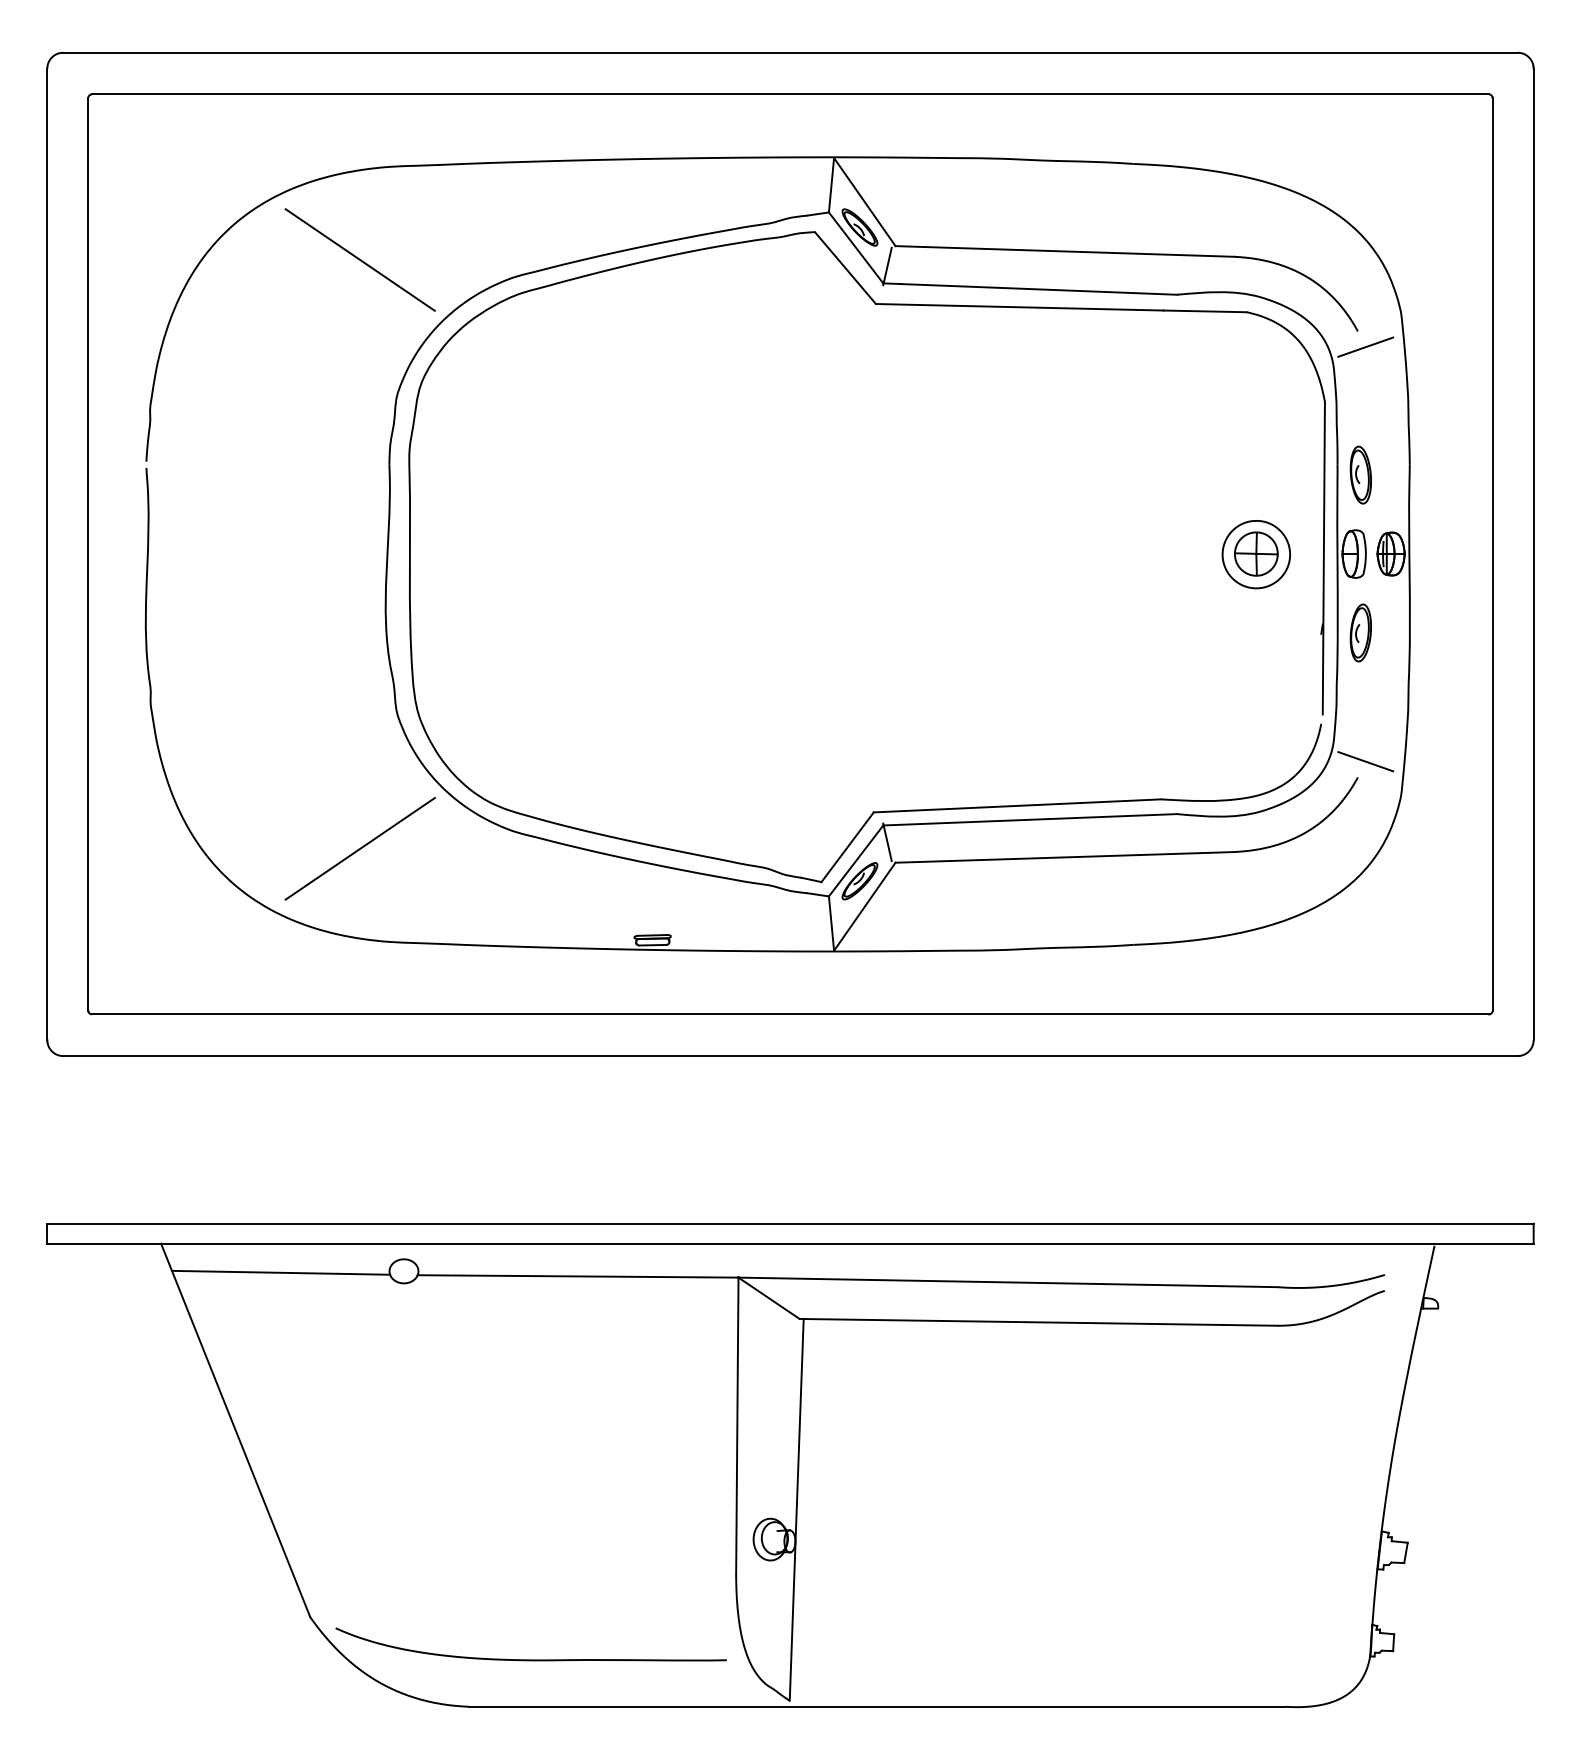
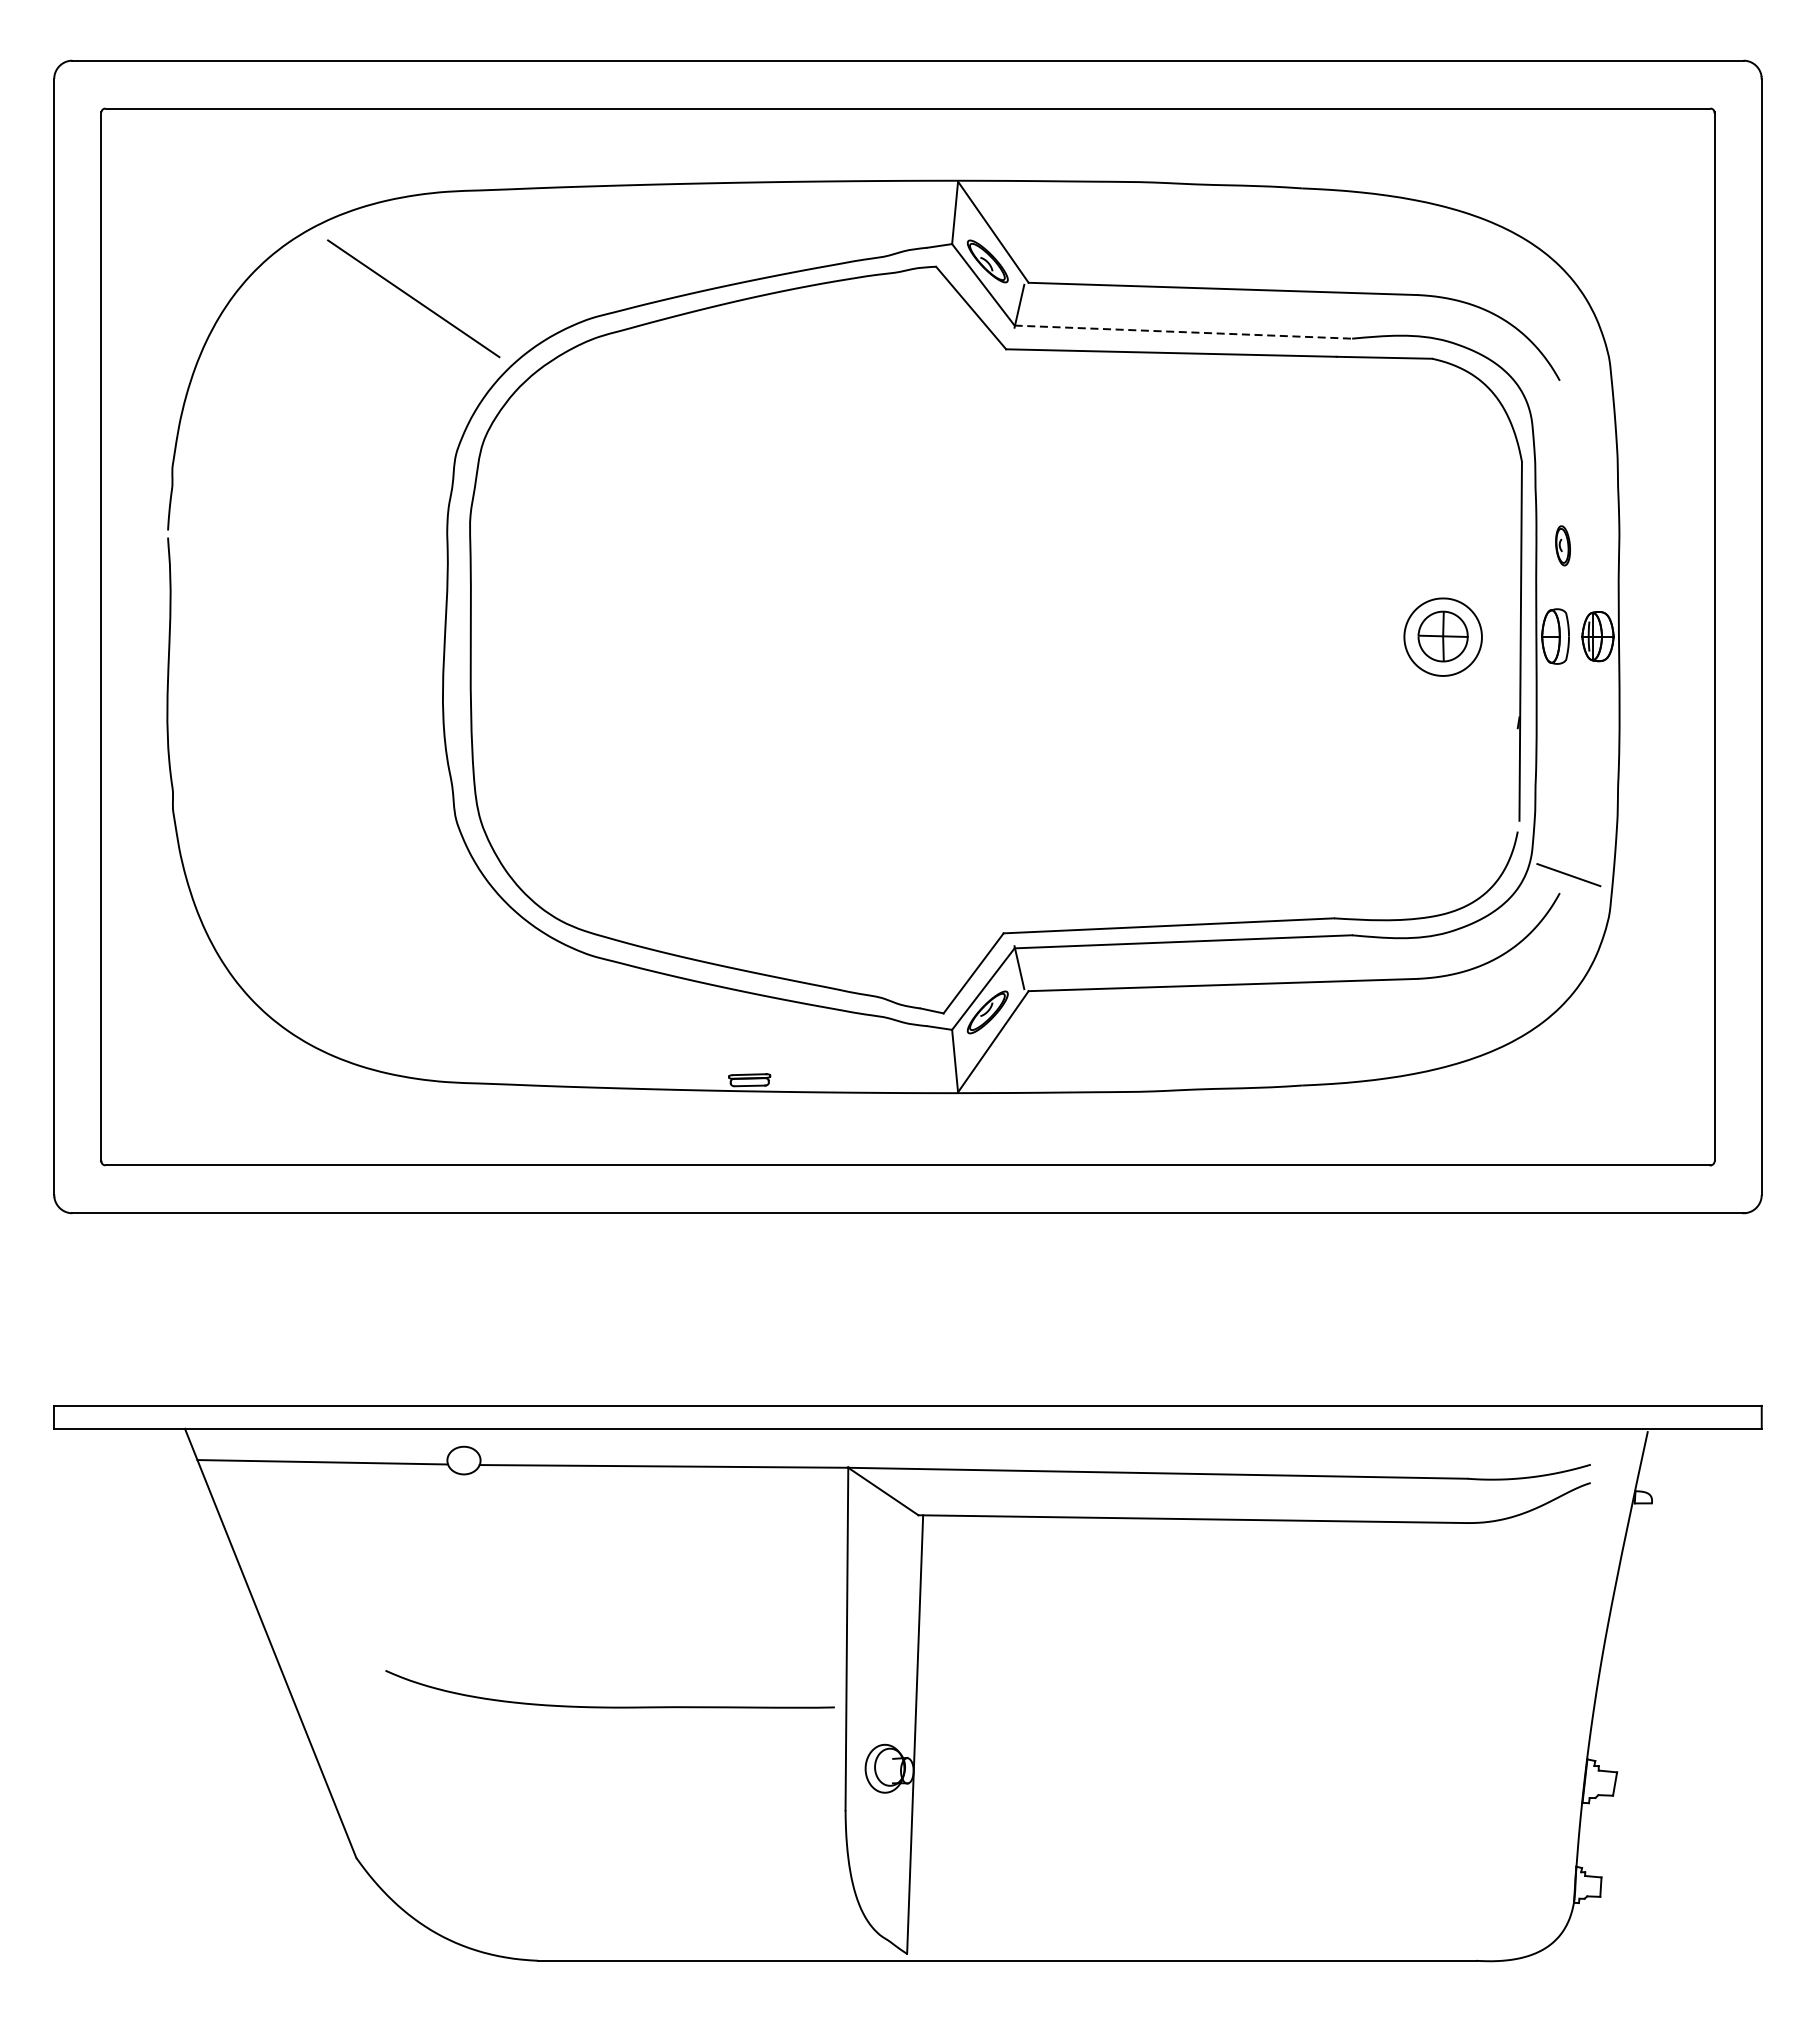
line: (1030, 289) -> (1183, 332), solid -> dashed
line: (1365, 346) -> (1568, 398), removed
part: (1360, 474) -> (1562, 545), size x0.6
part: (1360, 632) -> (1562, 726), removed
line: (359, 848) -> (412, 974), removed
curve: (530, 1659) -> (609, 1706), moved

